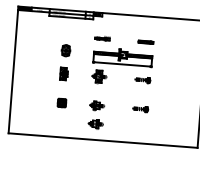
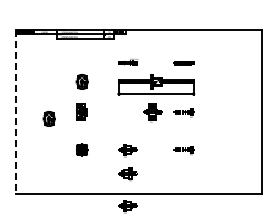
line: (13, 70) -> (16, 112), solid -> dashed
part: (37, 76) -> (48, 118), added
part: (99, 76) -> (152, 112), moved
part: (93, 149) -> (127, 206), added

